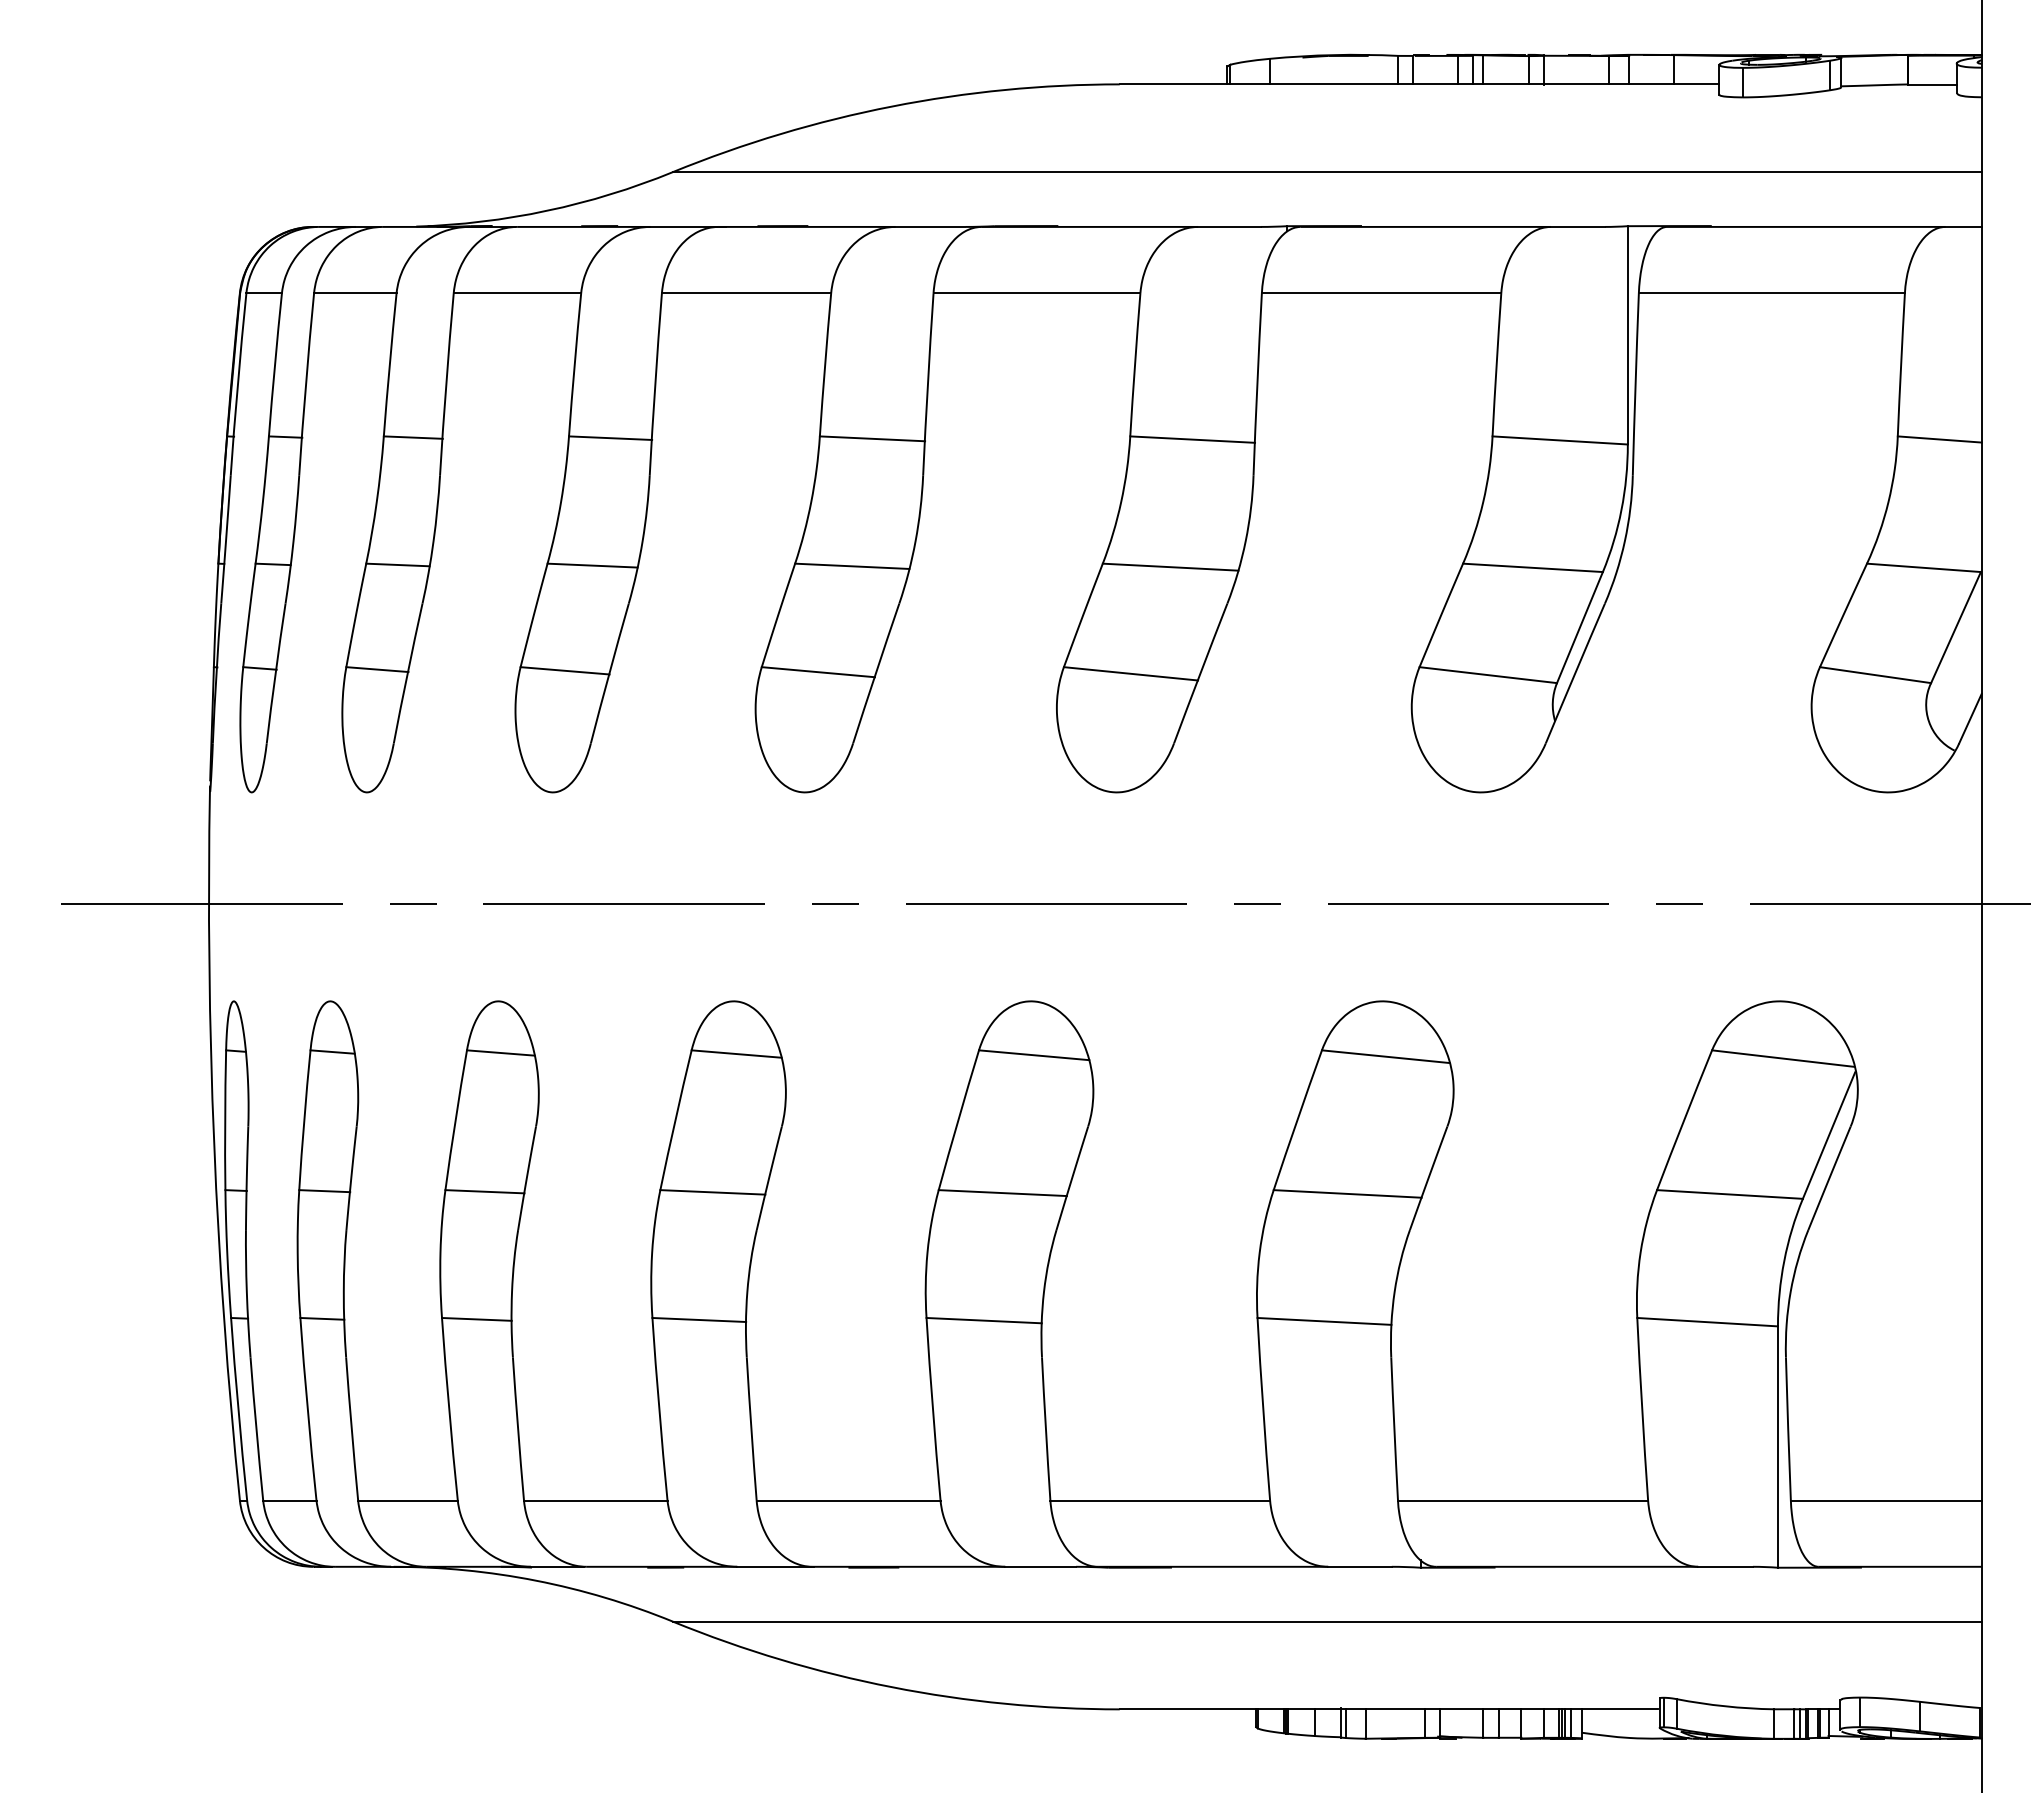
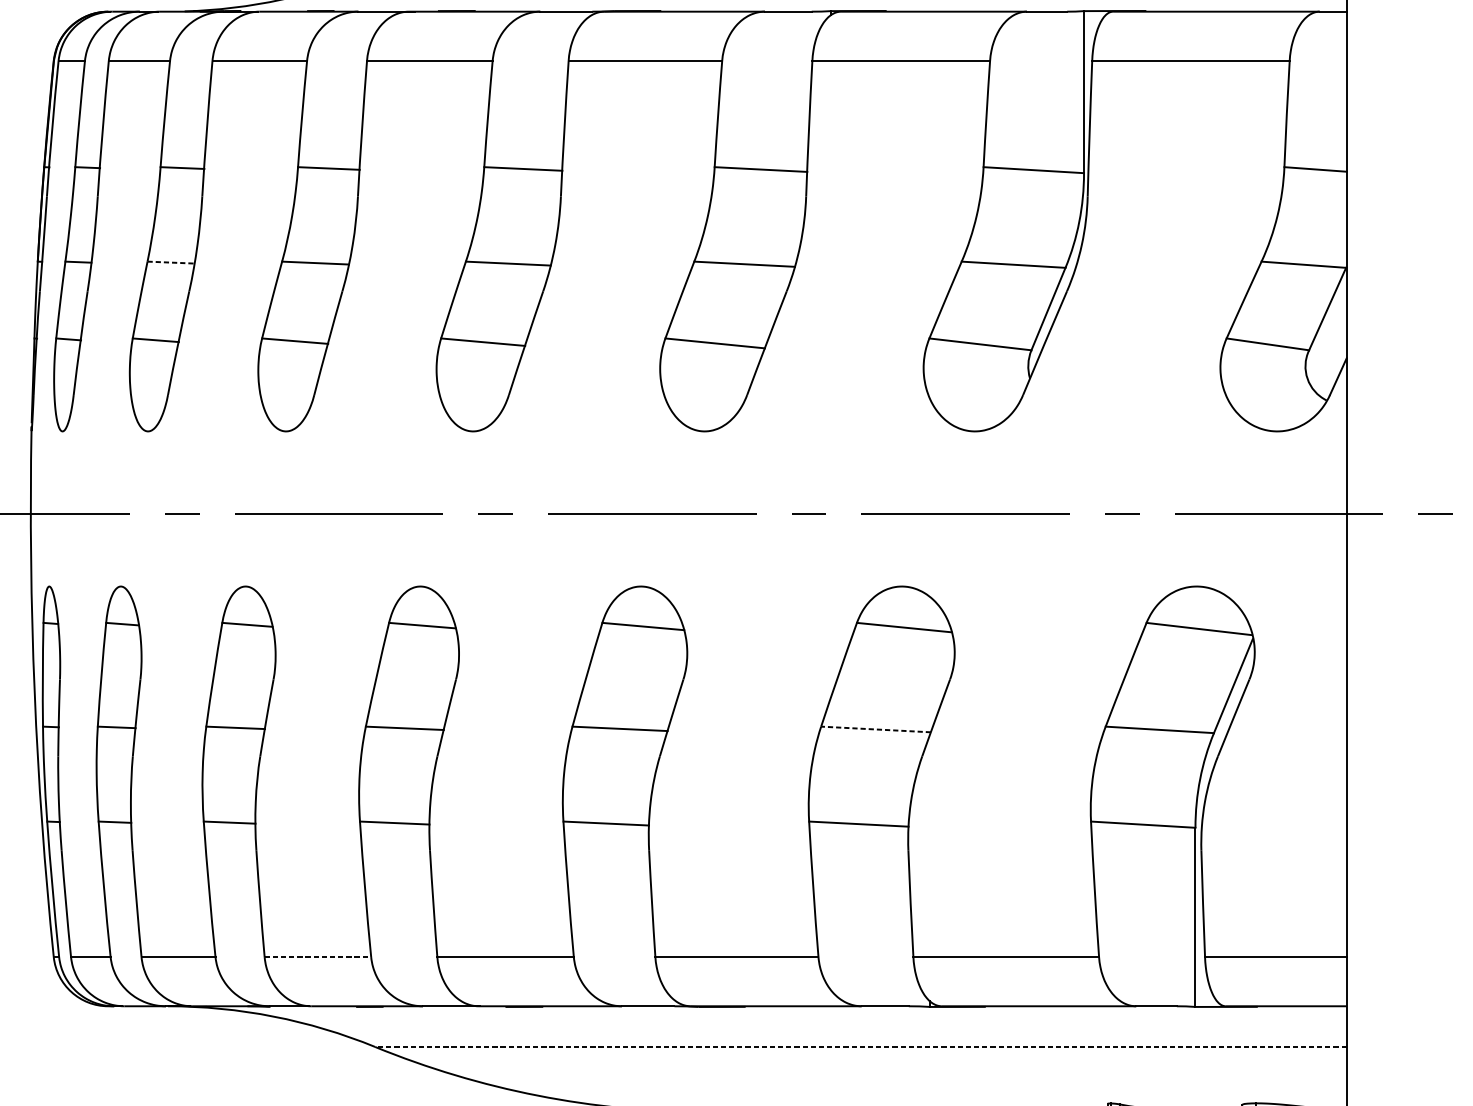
line: (397, 564) -> (170, 262), solid -> dashed
line: (1347, 1193) -> (875, 729), solid -> dashed
line: (595, 1500) -> (317, 957), solid -> dashed
line: (1326, 1621) -> (860, 1046), solid -> dashed

